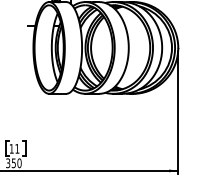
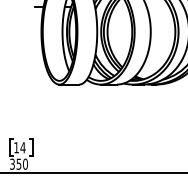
text: (17, 148) -> (23, 147), 11 -> 14

